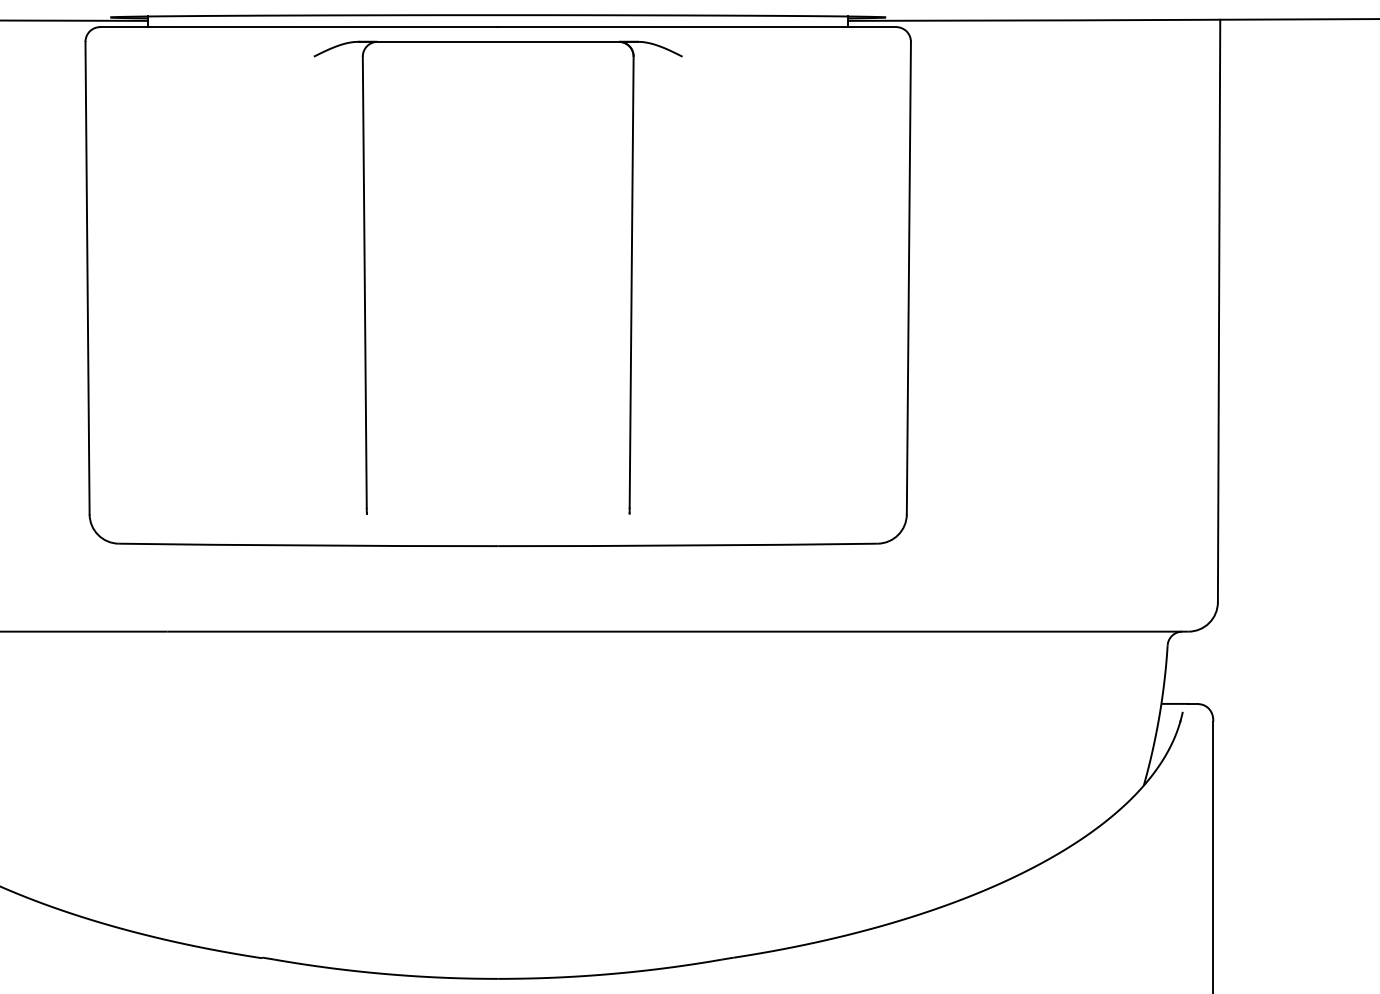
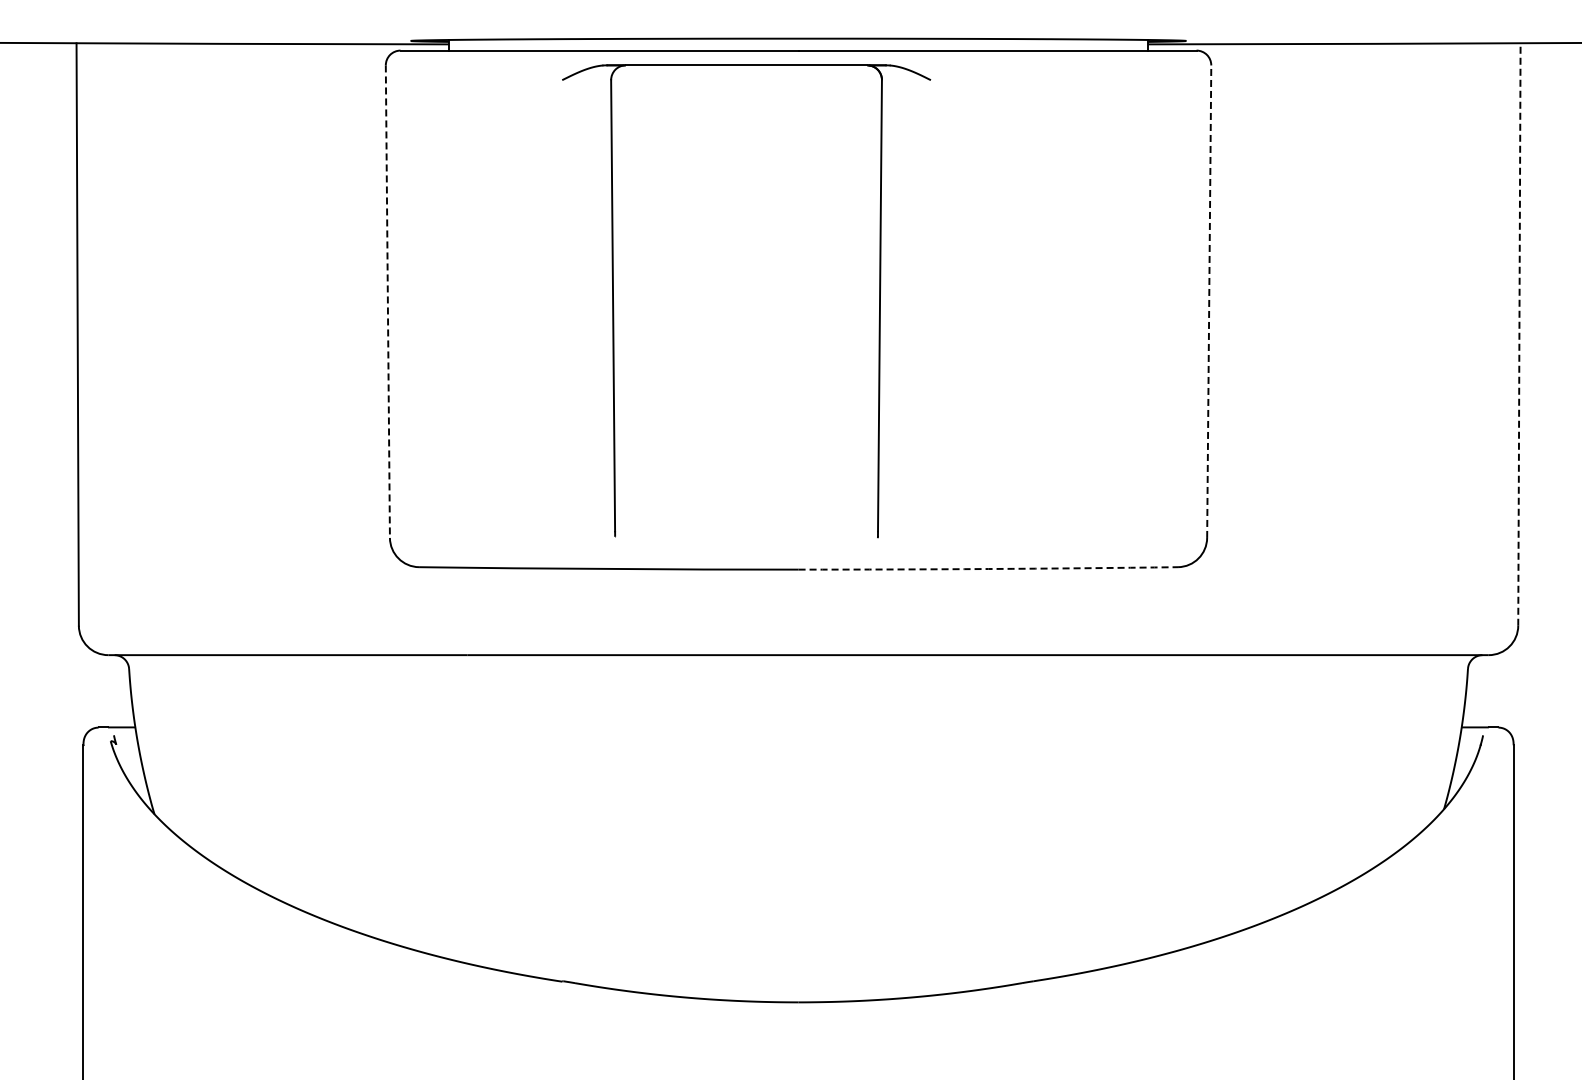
line: (909, 278) -> (1209, 301), solid -> dashed
line: (87, 279) -> (387, 302), solid -> dashed
part: (366, 286) -> (614, 309), moved
line: (1219, 311) -> (1519, 334), solid -> dashed
arc: (688, 546) -> (988, 569), solid -> dashed

